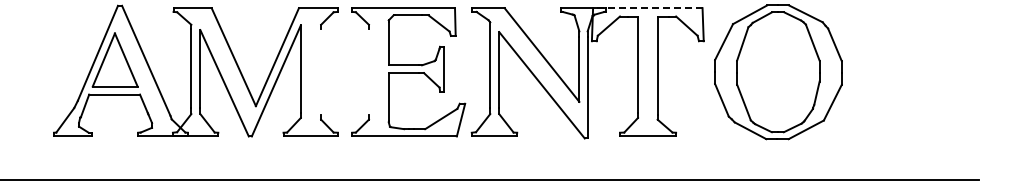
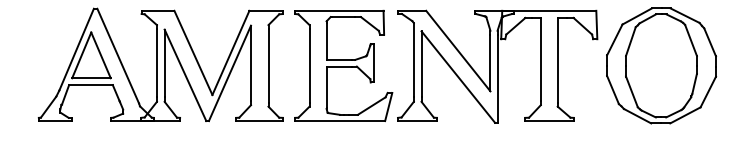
line: (647, 8) -> (548, 11), dashed -> solid
line: (321, 72) -> (268, 66), added
line: (368, 72) -> (309, 66), added

